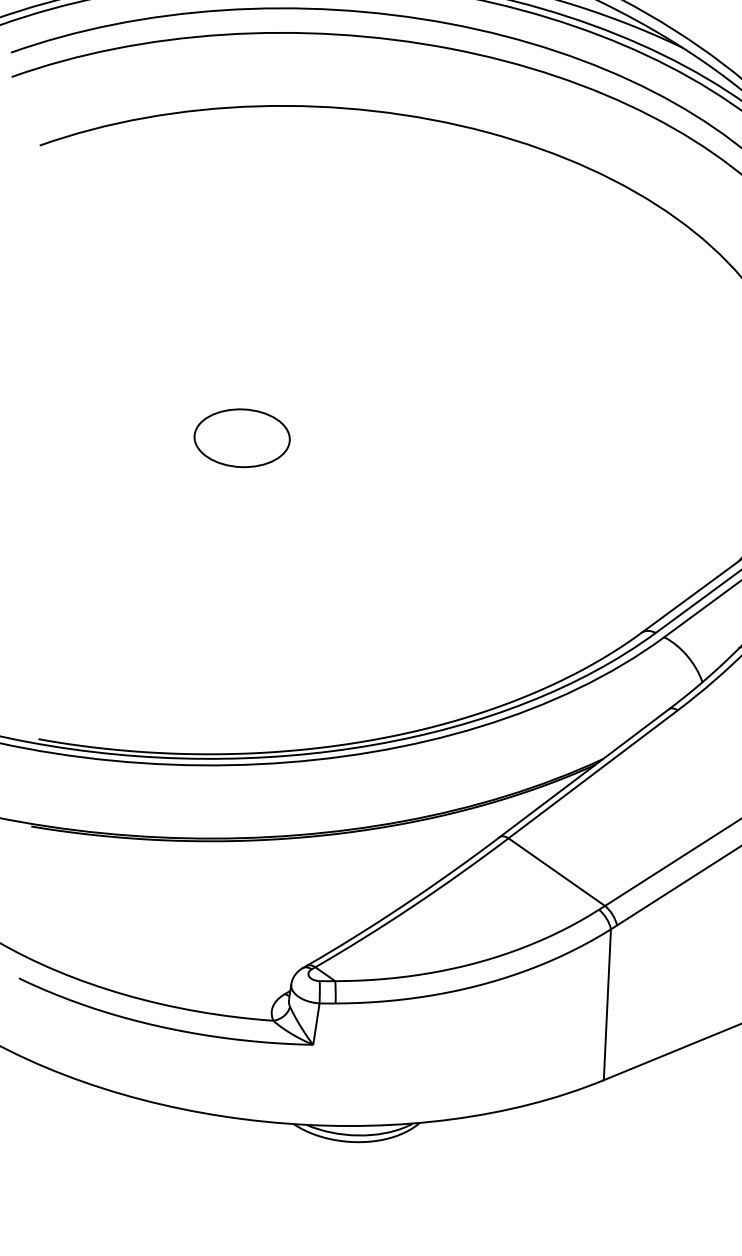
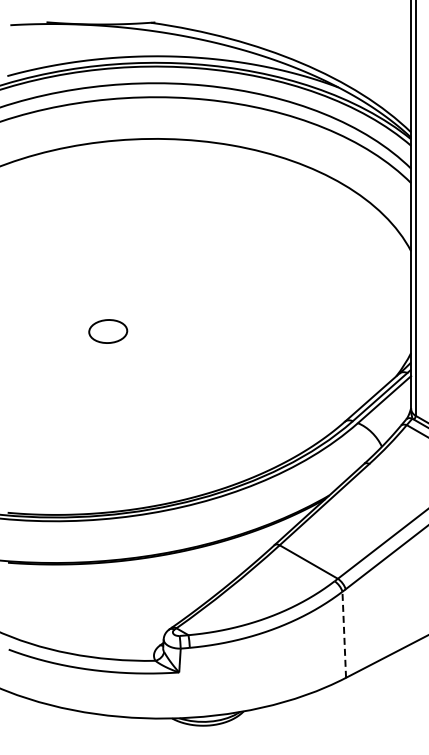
part: (242, 438) -> (108, 331), size x0.7
line: (607, 1004) -> (344, 634), solid -> dashed

